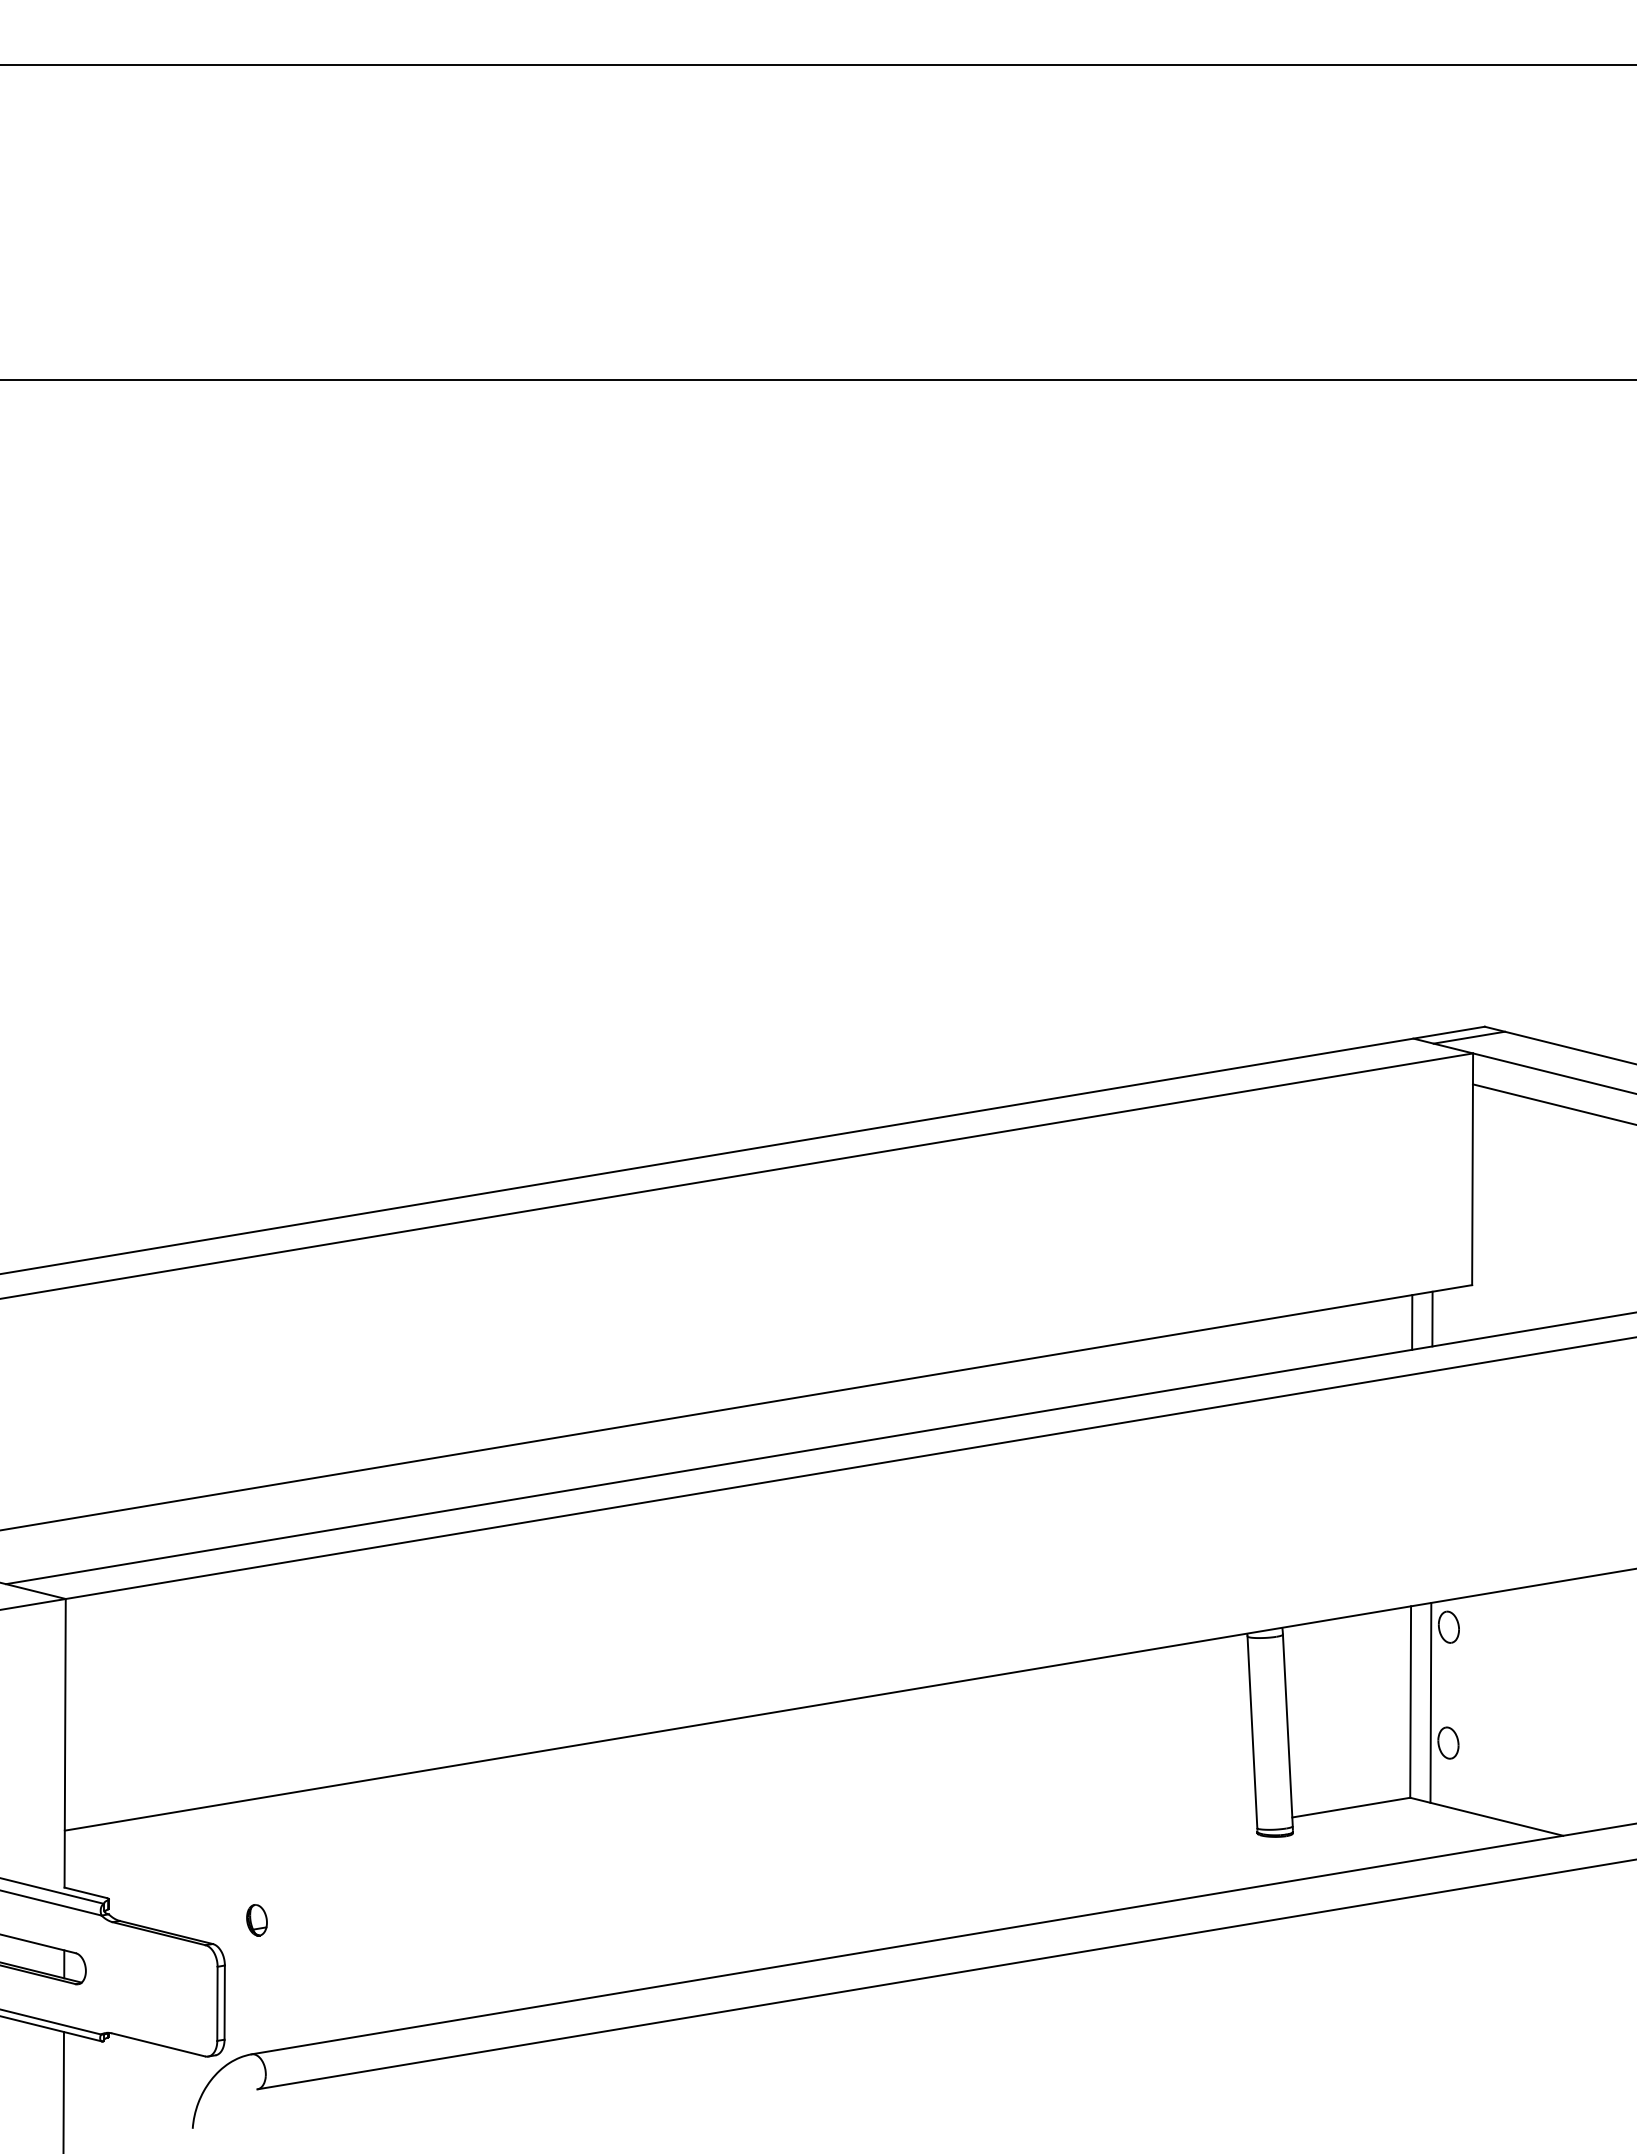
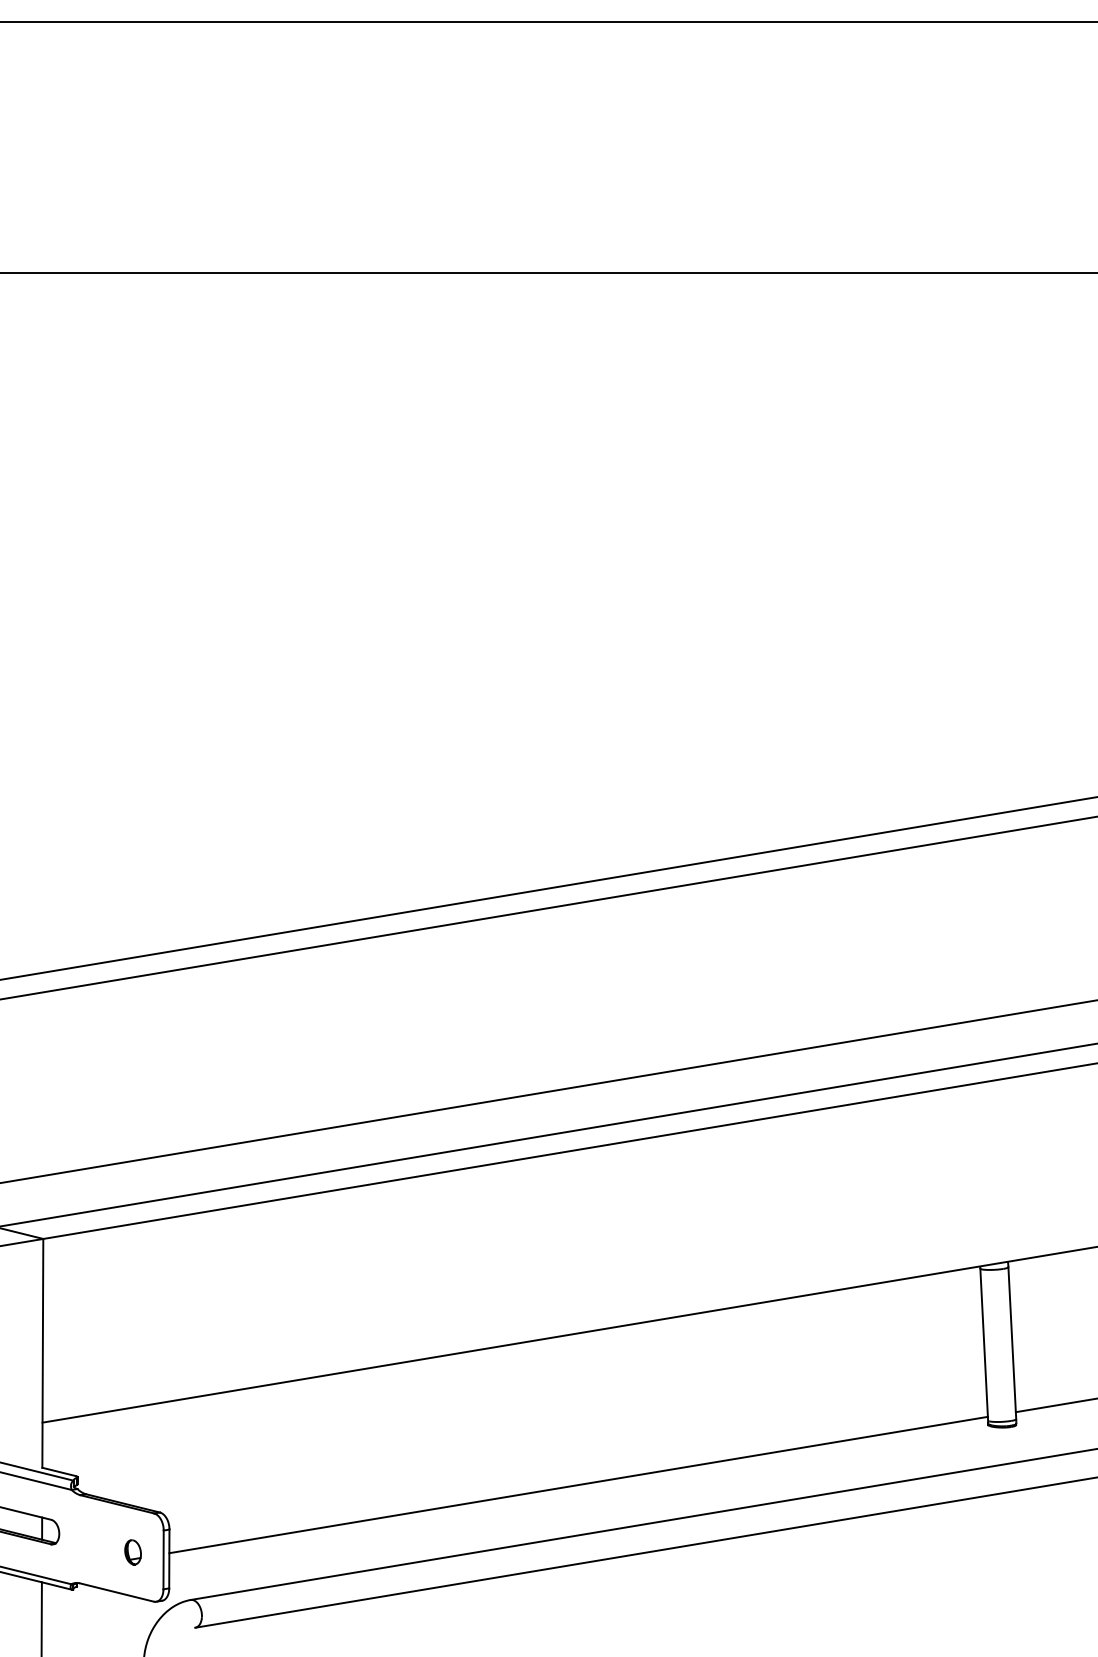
line: (740, 1909) -> (578, 1485), added
part: (256, 1920) -> (132, 1552), moved

